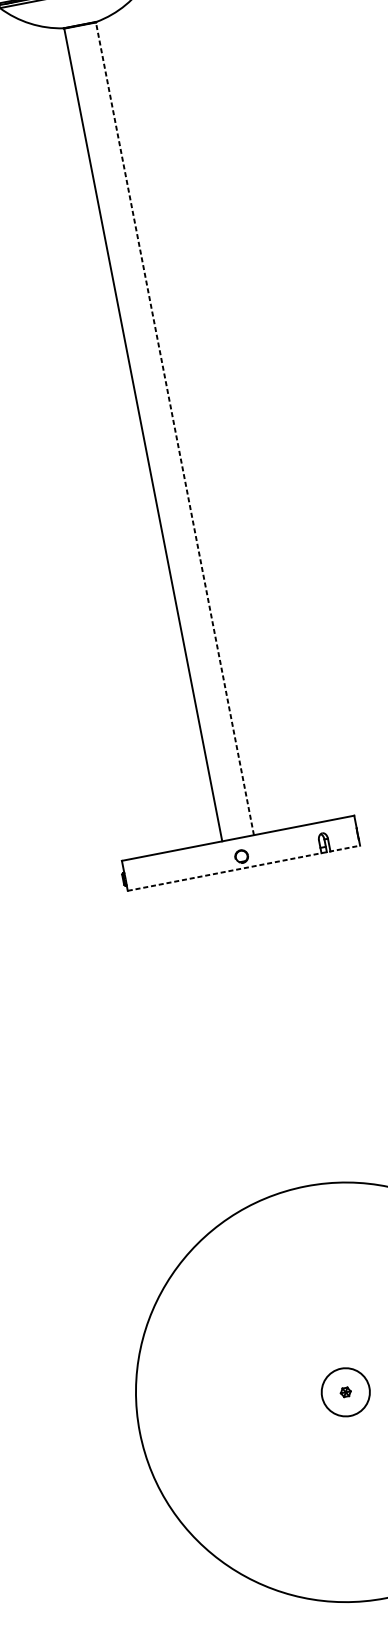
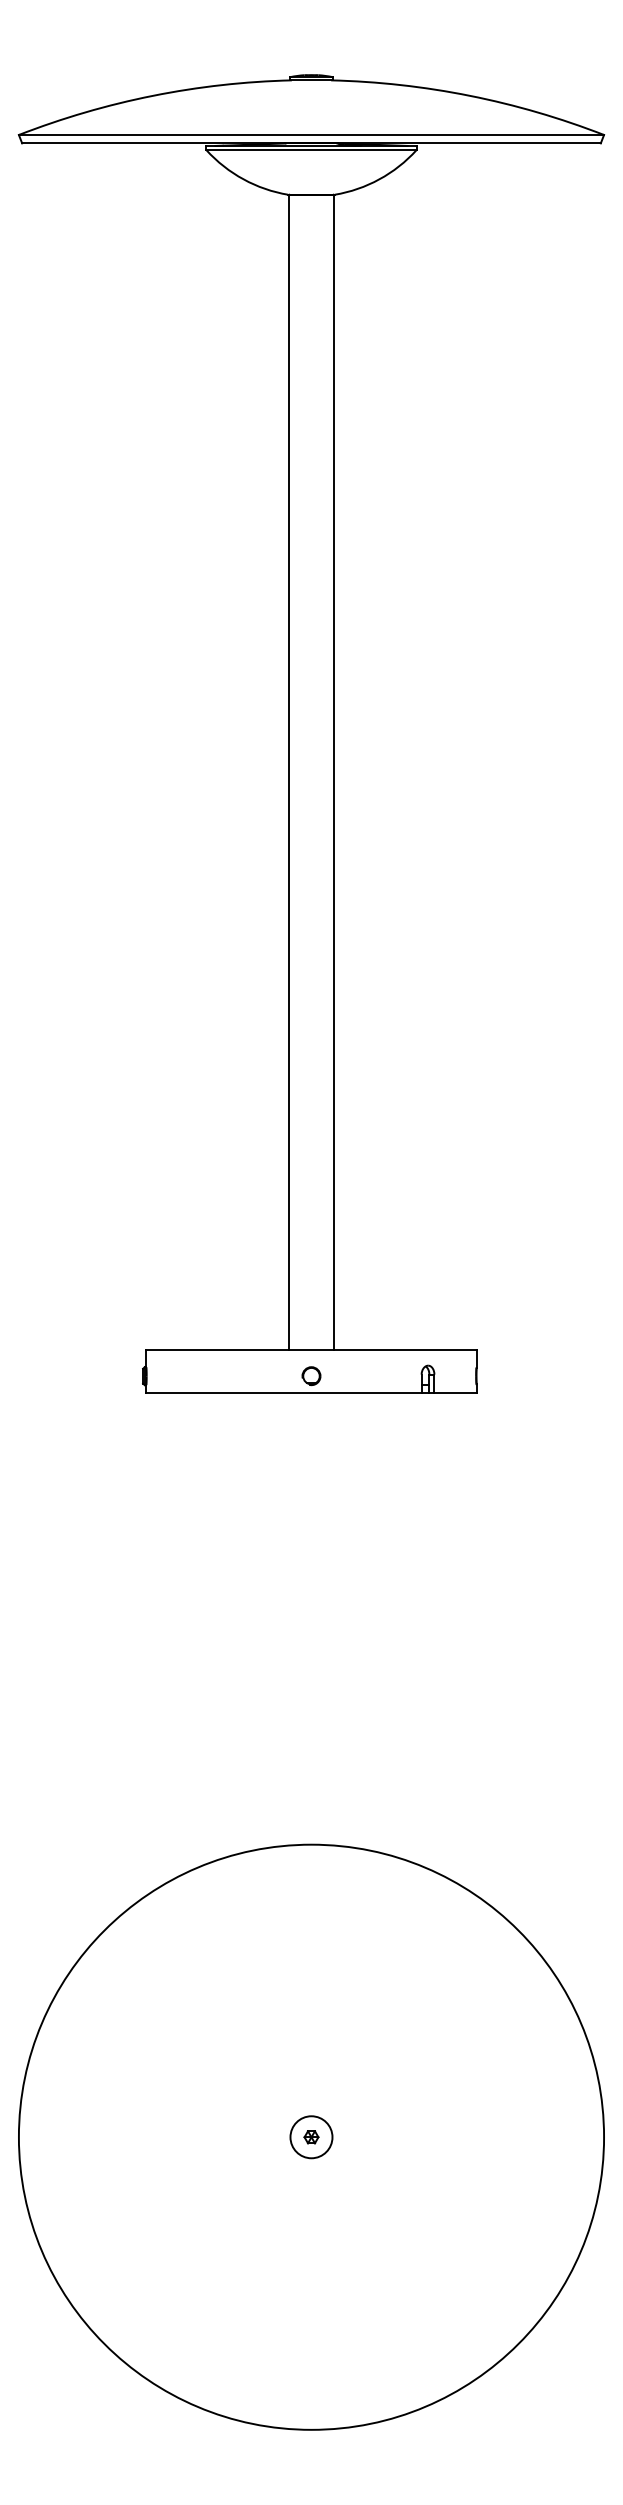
line: (175, 428) -> (334, 772), dashed -> solid
line: (243, 868) -> (311, 1392), dashed -> solid
circle: (345, 1392) -> (311, 2137), size x0.62

